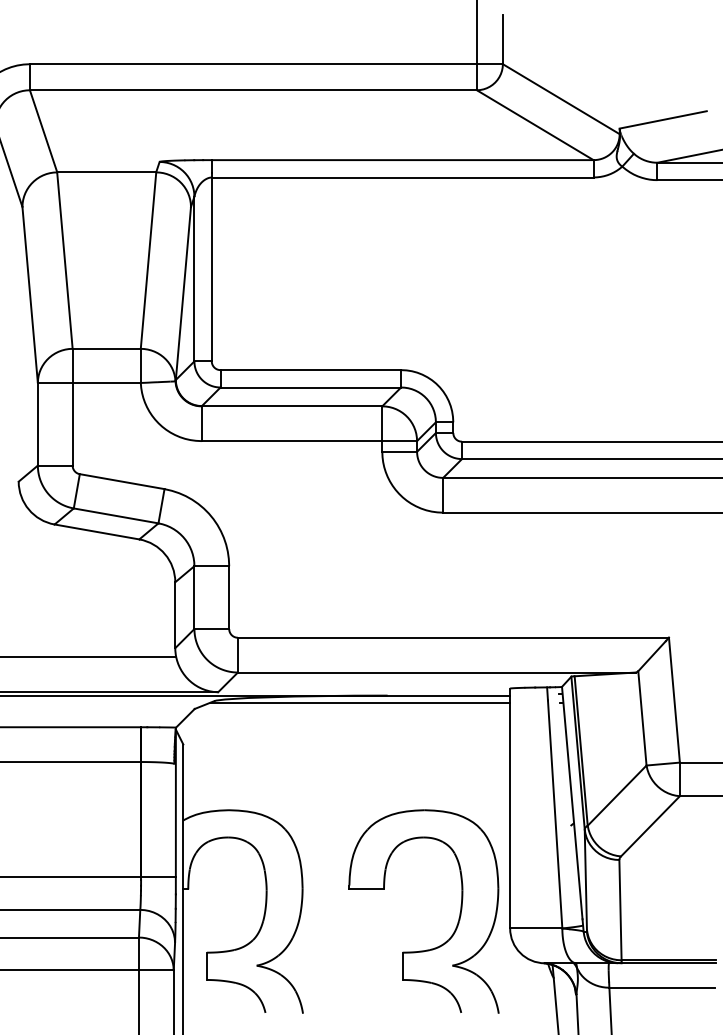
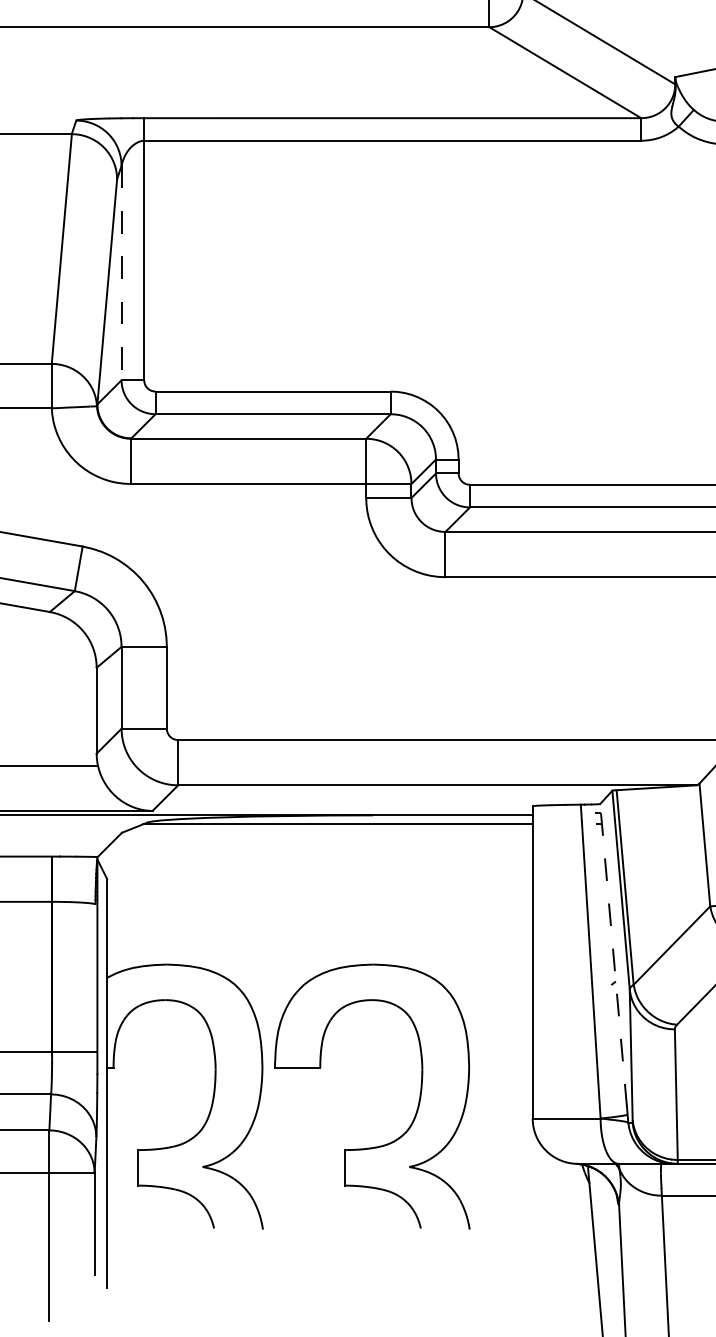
line: (194, 279) -> (121, 273), solid -> dashed
line: (572, 803) -> (613, 955), solid -> dashed
part: (458, 918) -> (417, 1105), moved

